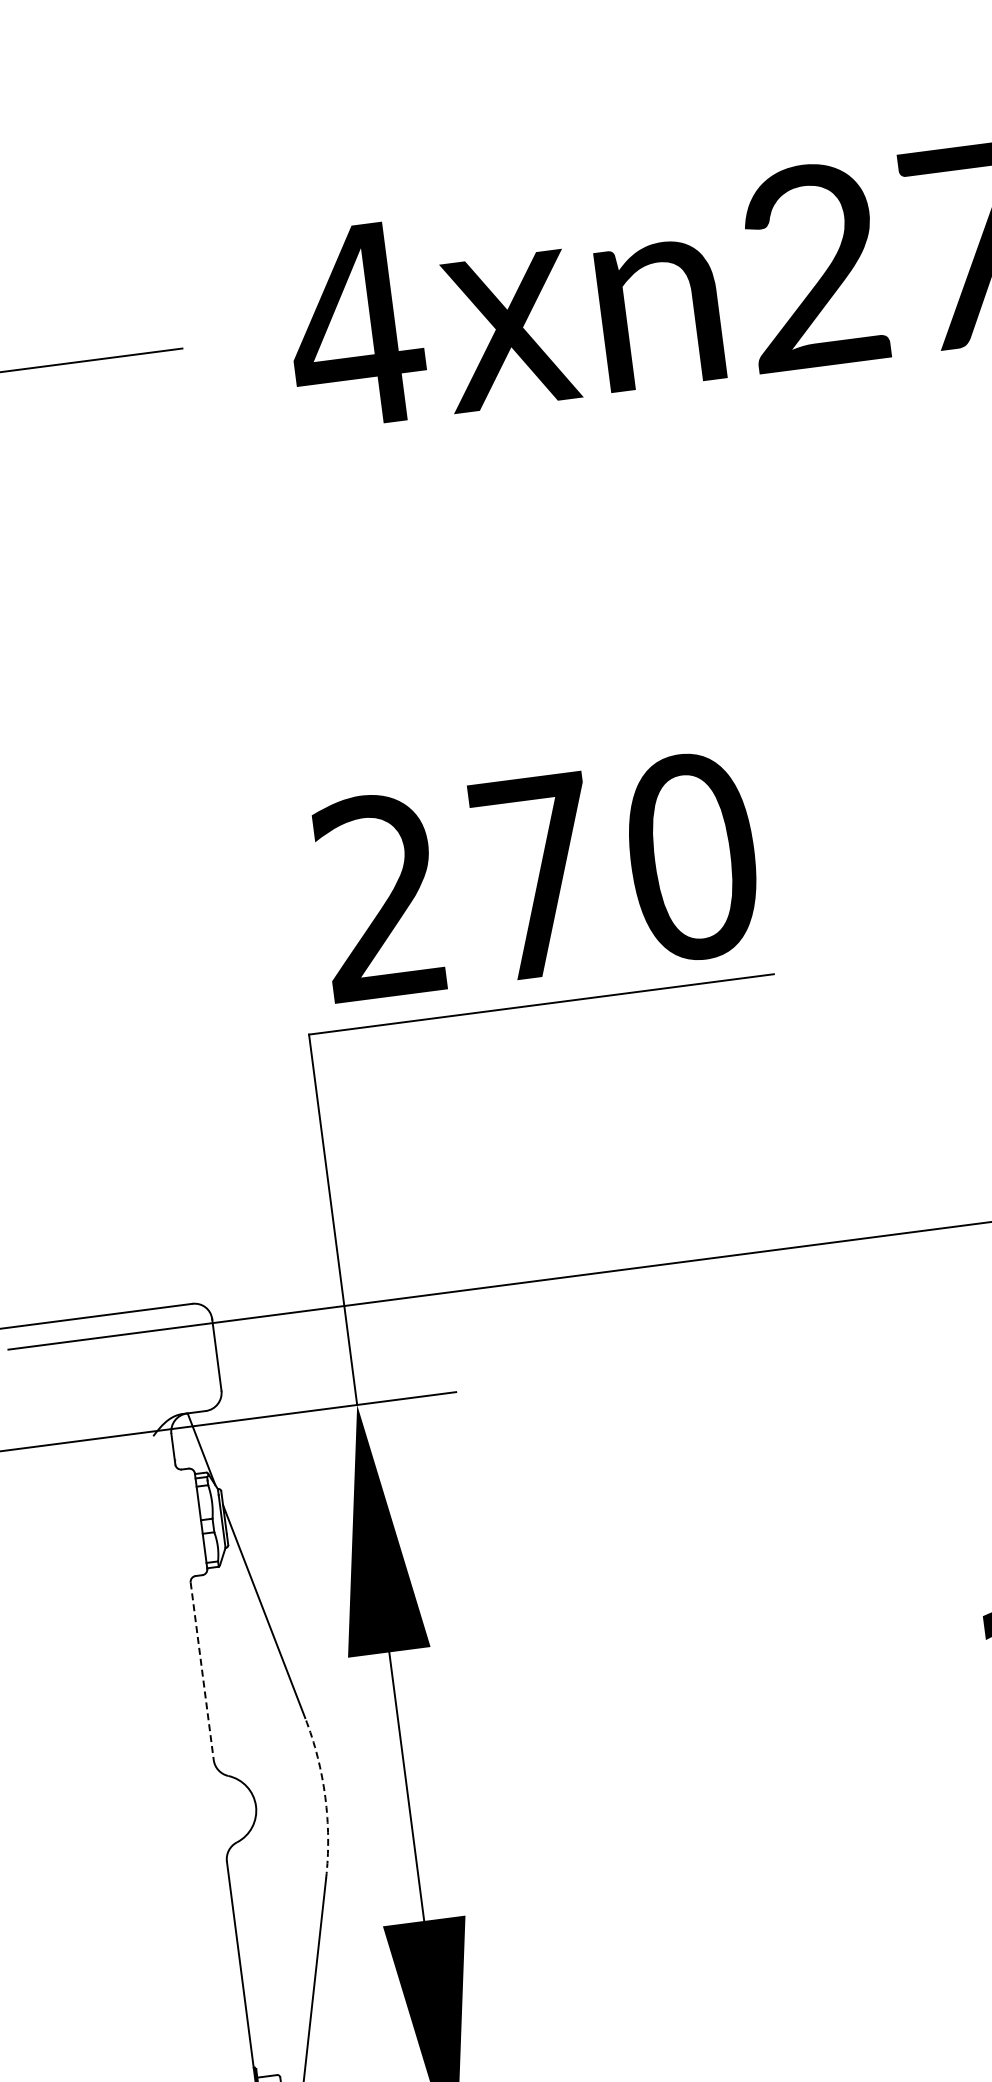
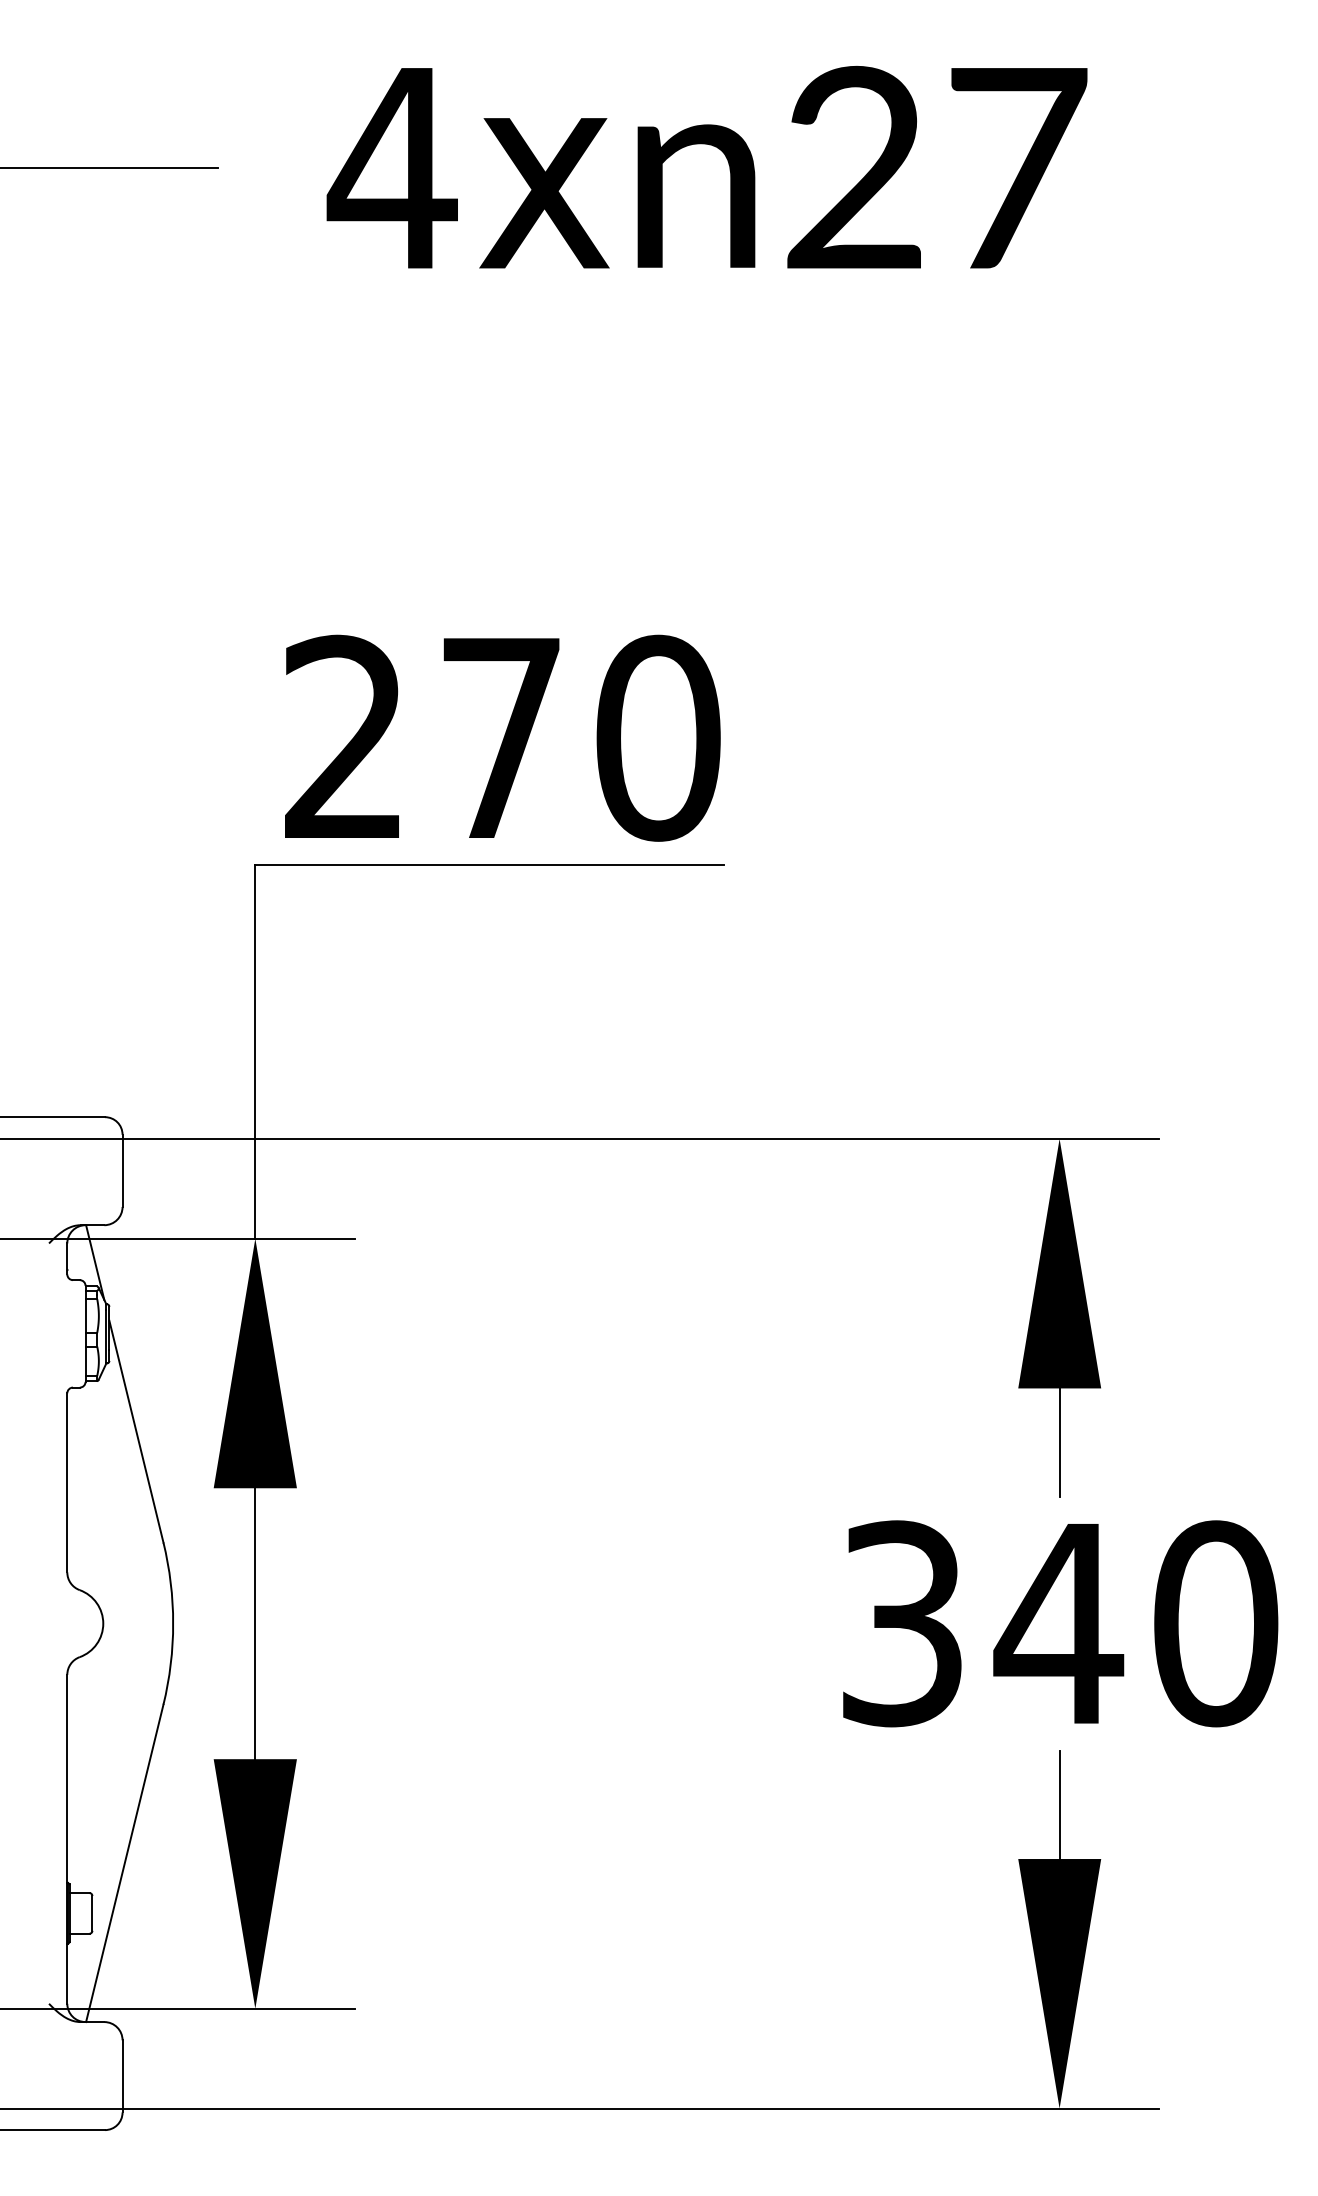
line: (202, 1670) -> (67, 1482), dashed -> solid
arc: (325, 1796) -> (173, 1623), dashed -> solid

